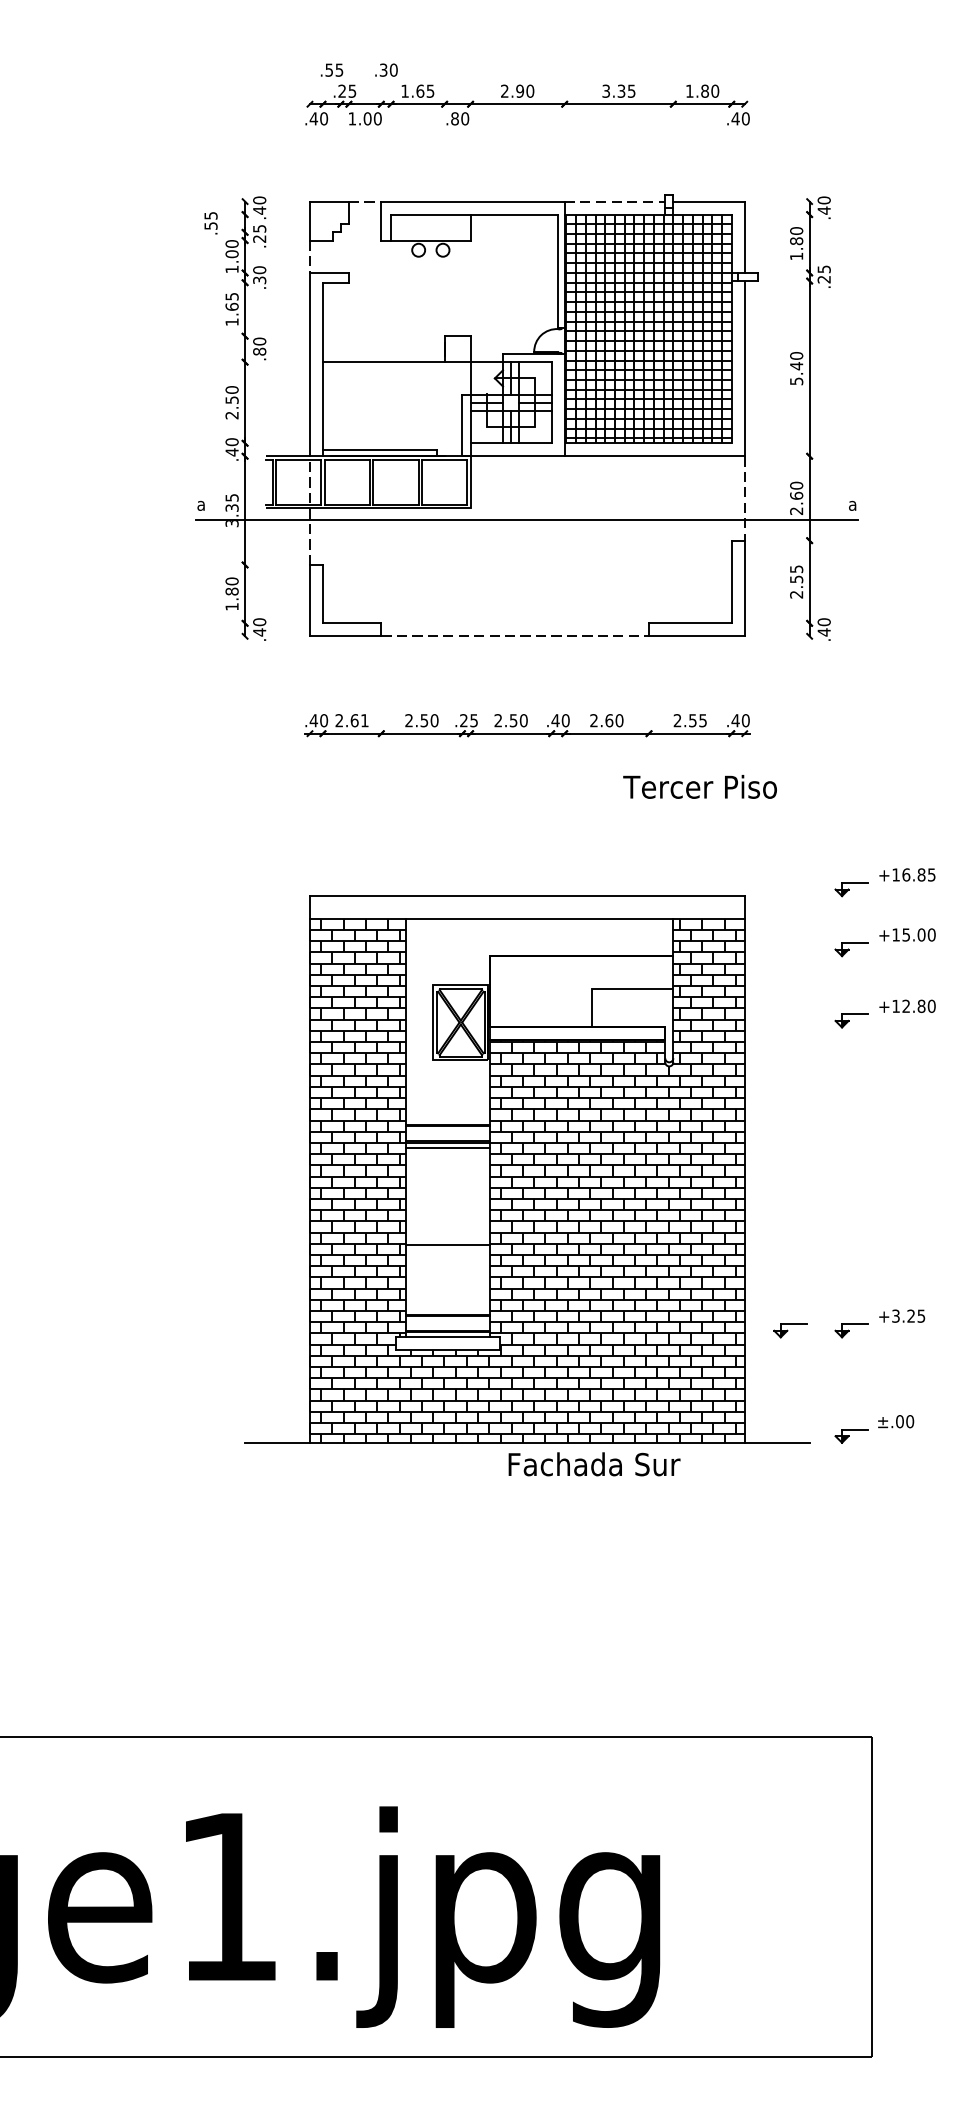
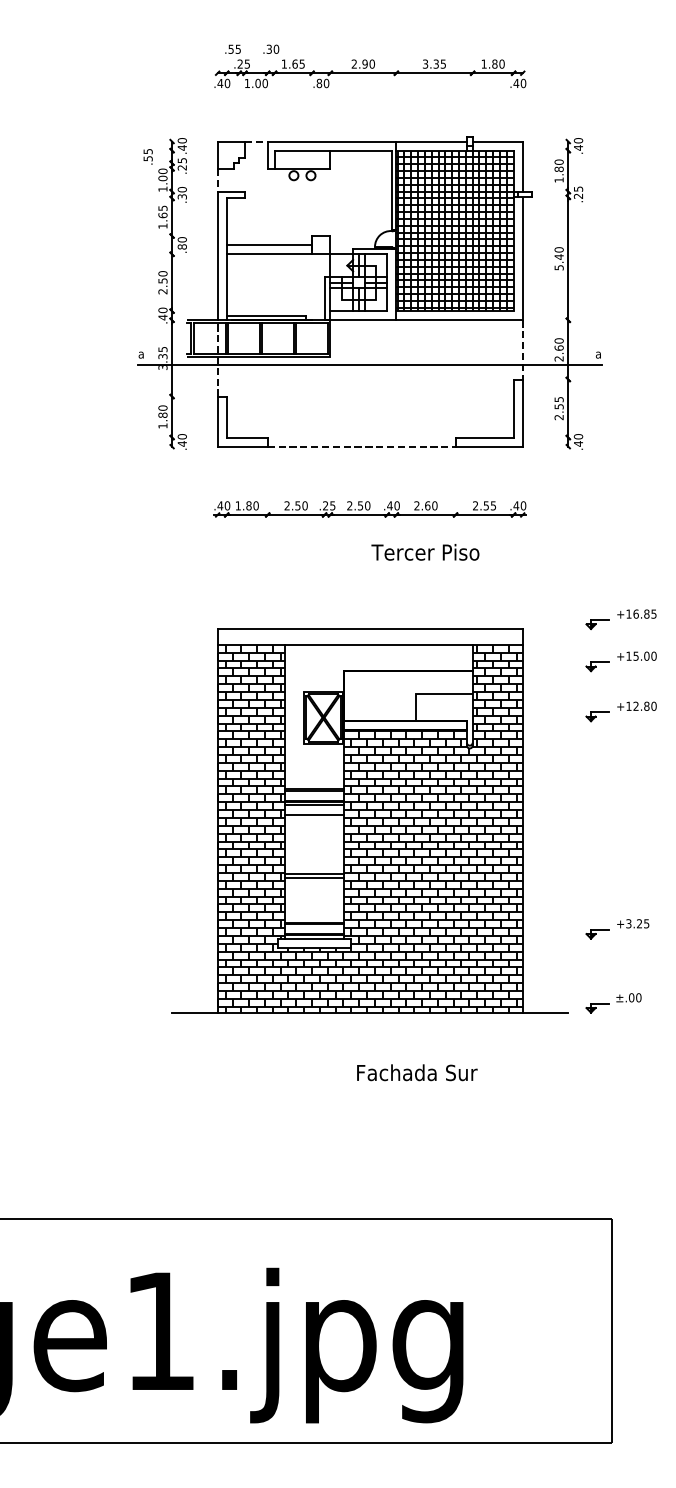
line: (616, 201) -> (432, 141), dashed -> solid
line: (383, 349) -> (269, 245), added
text: (351, 720) -> (246, 505), 2.61 -> 1.80
text: (700, 787) -> (425, 552), moved
line: (448, 1160) -> (314, 814), added
line: (448, 1251) -> (314, 878), added
part: (789, 1331) -> (554, 934), removed
text: (594, 1463) -> (417, 1072), moved

